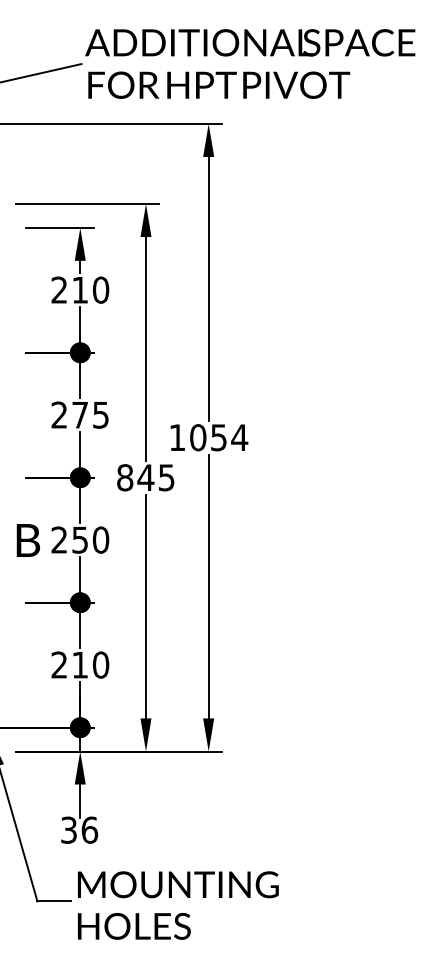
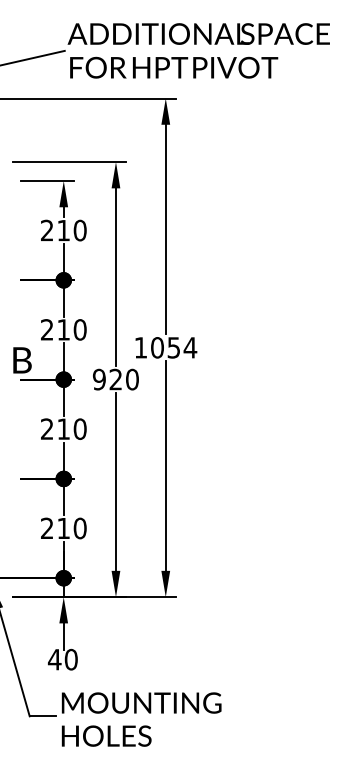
text: (90, 414) -> (71, 329), 275 -> 210
text: (145, 477) -> (115, 379), 845 -> 920
text: (79, 539) -> (63, 428), 250 -> 210
text: (27, 540) -> (21, 360), moved
text: (79, 829) -> (63, 659), 36 -> 40

